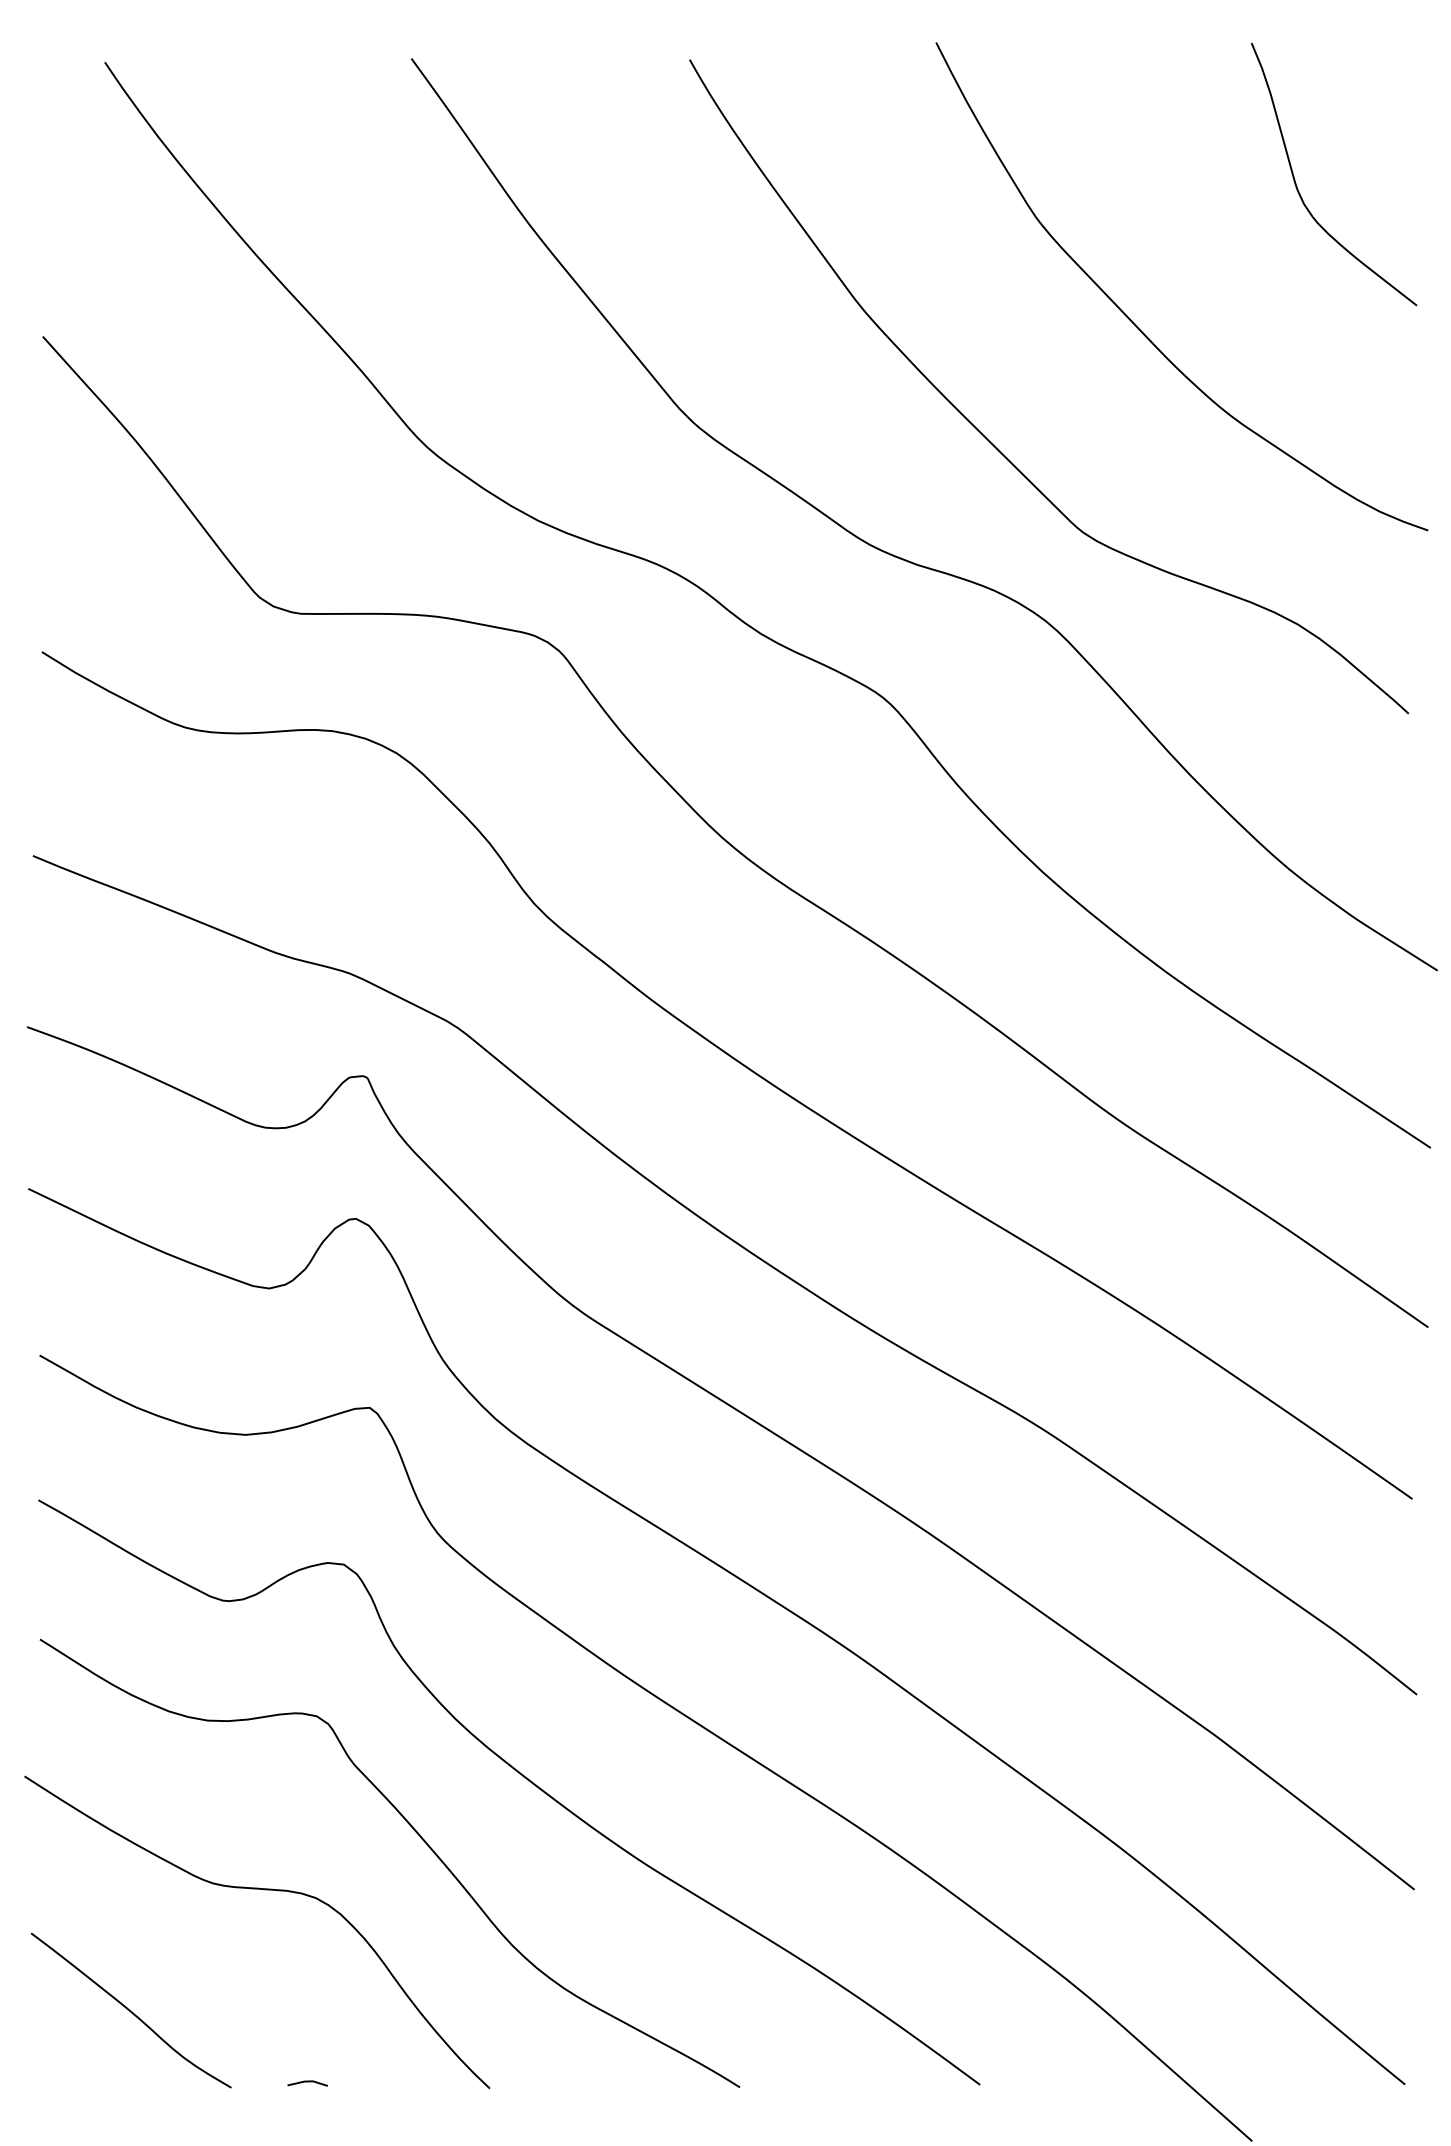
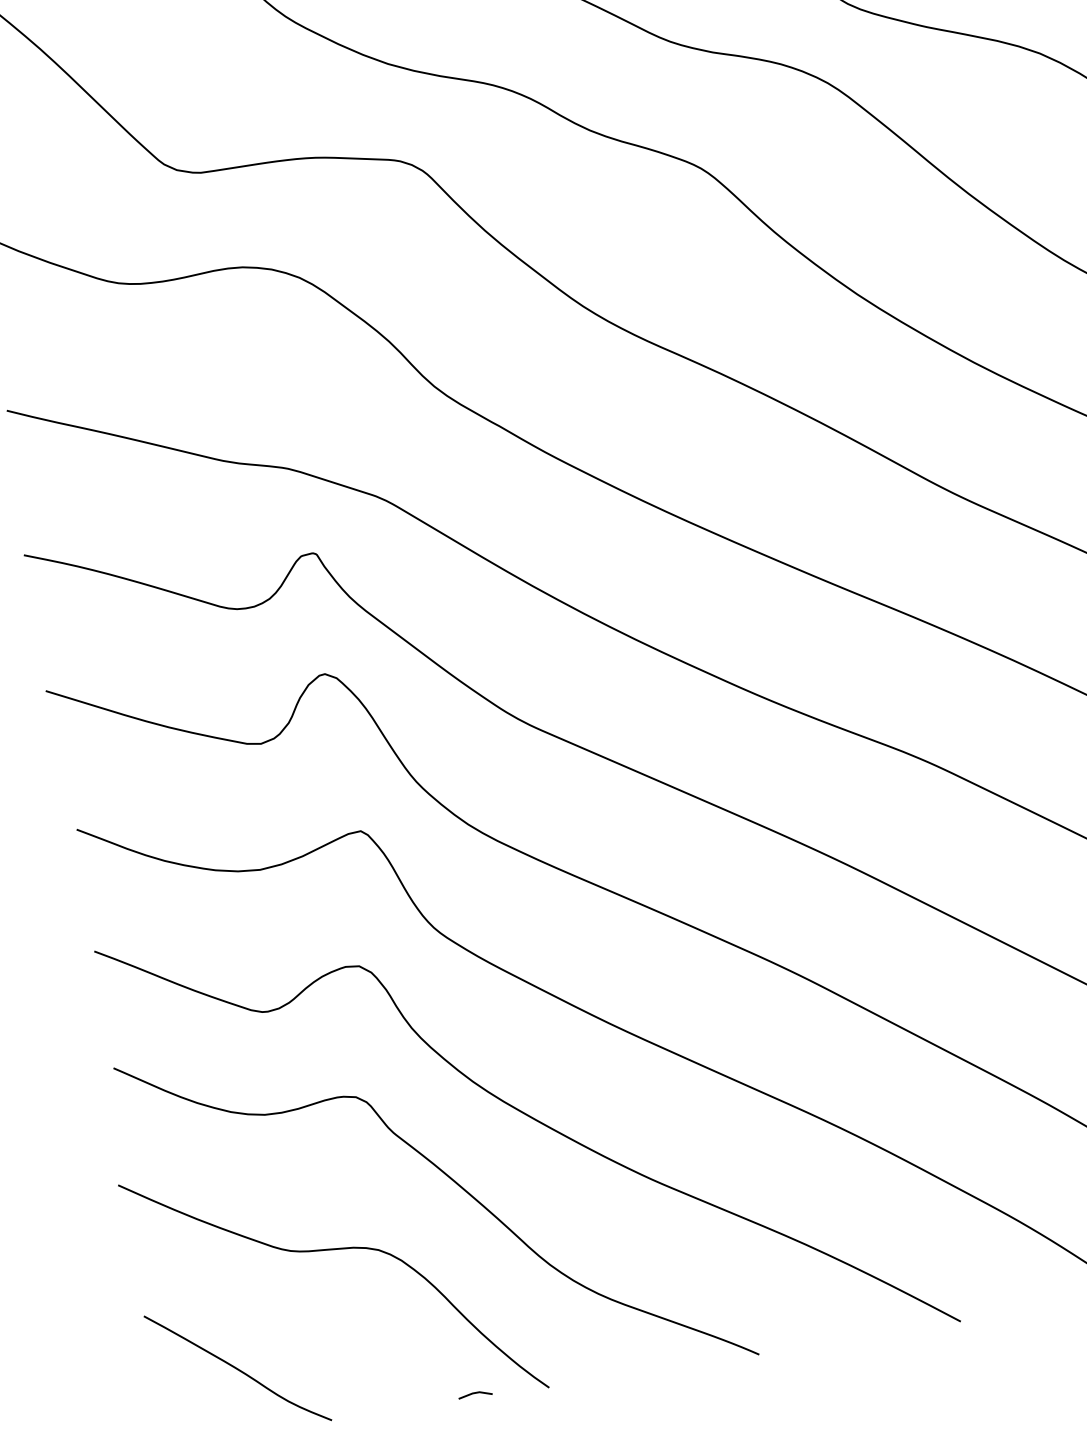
line: (307, 2082) -> (475, 1393), moved

